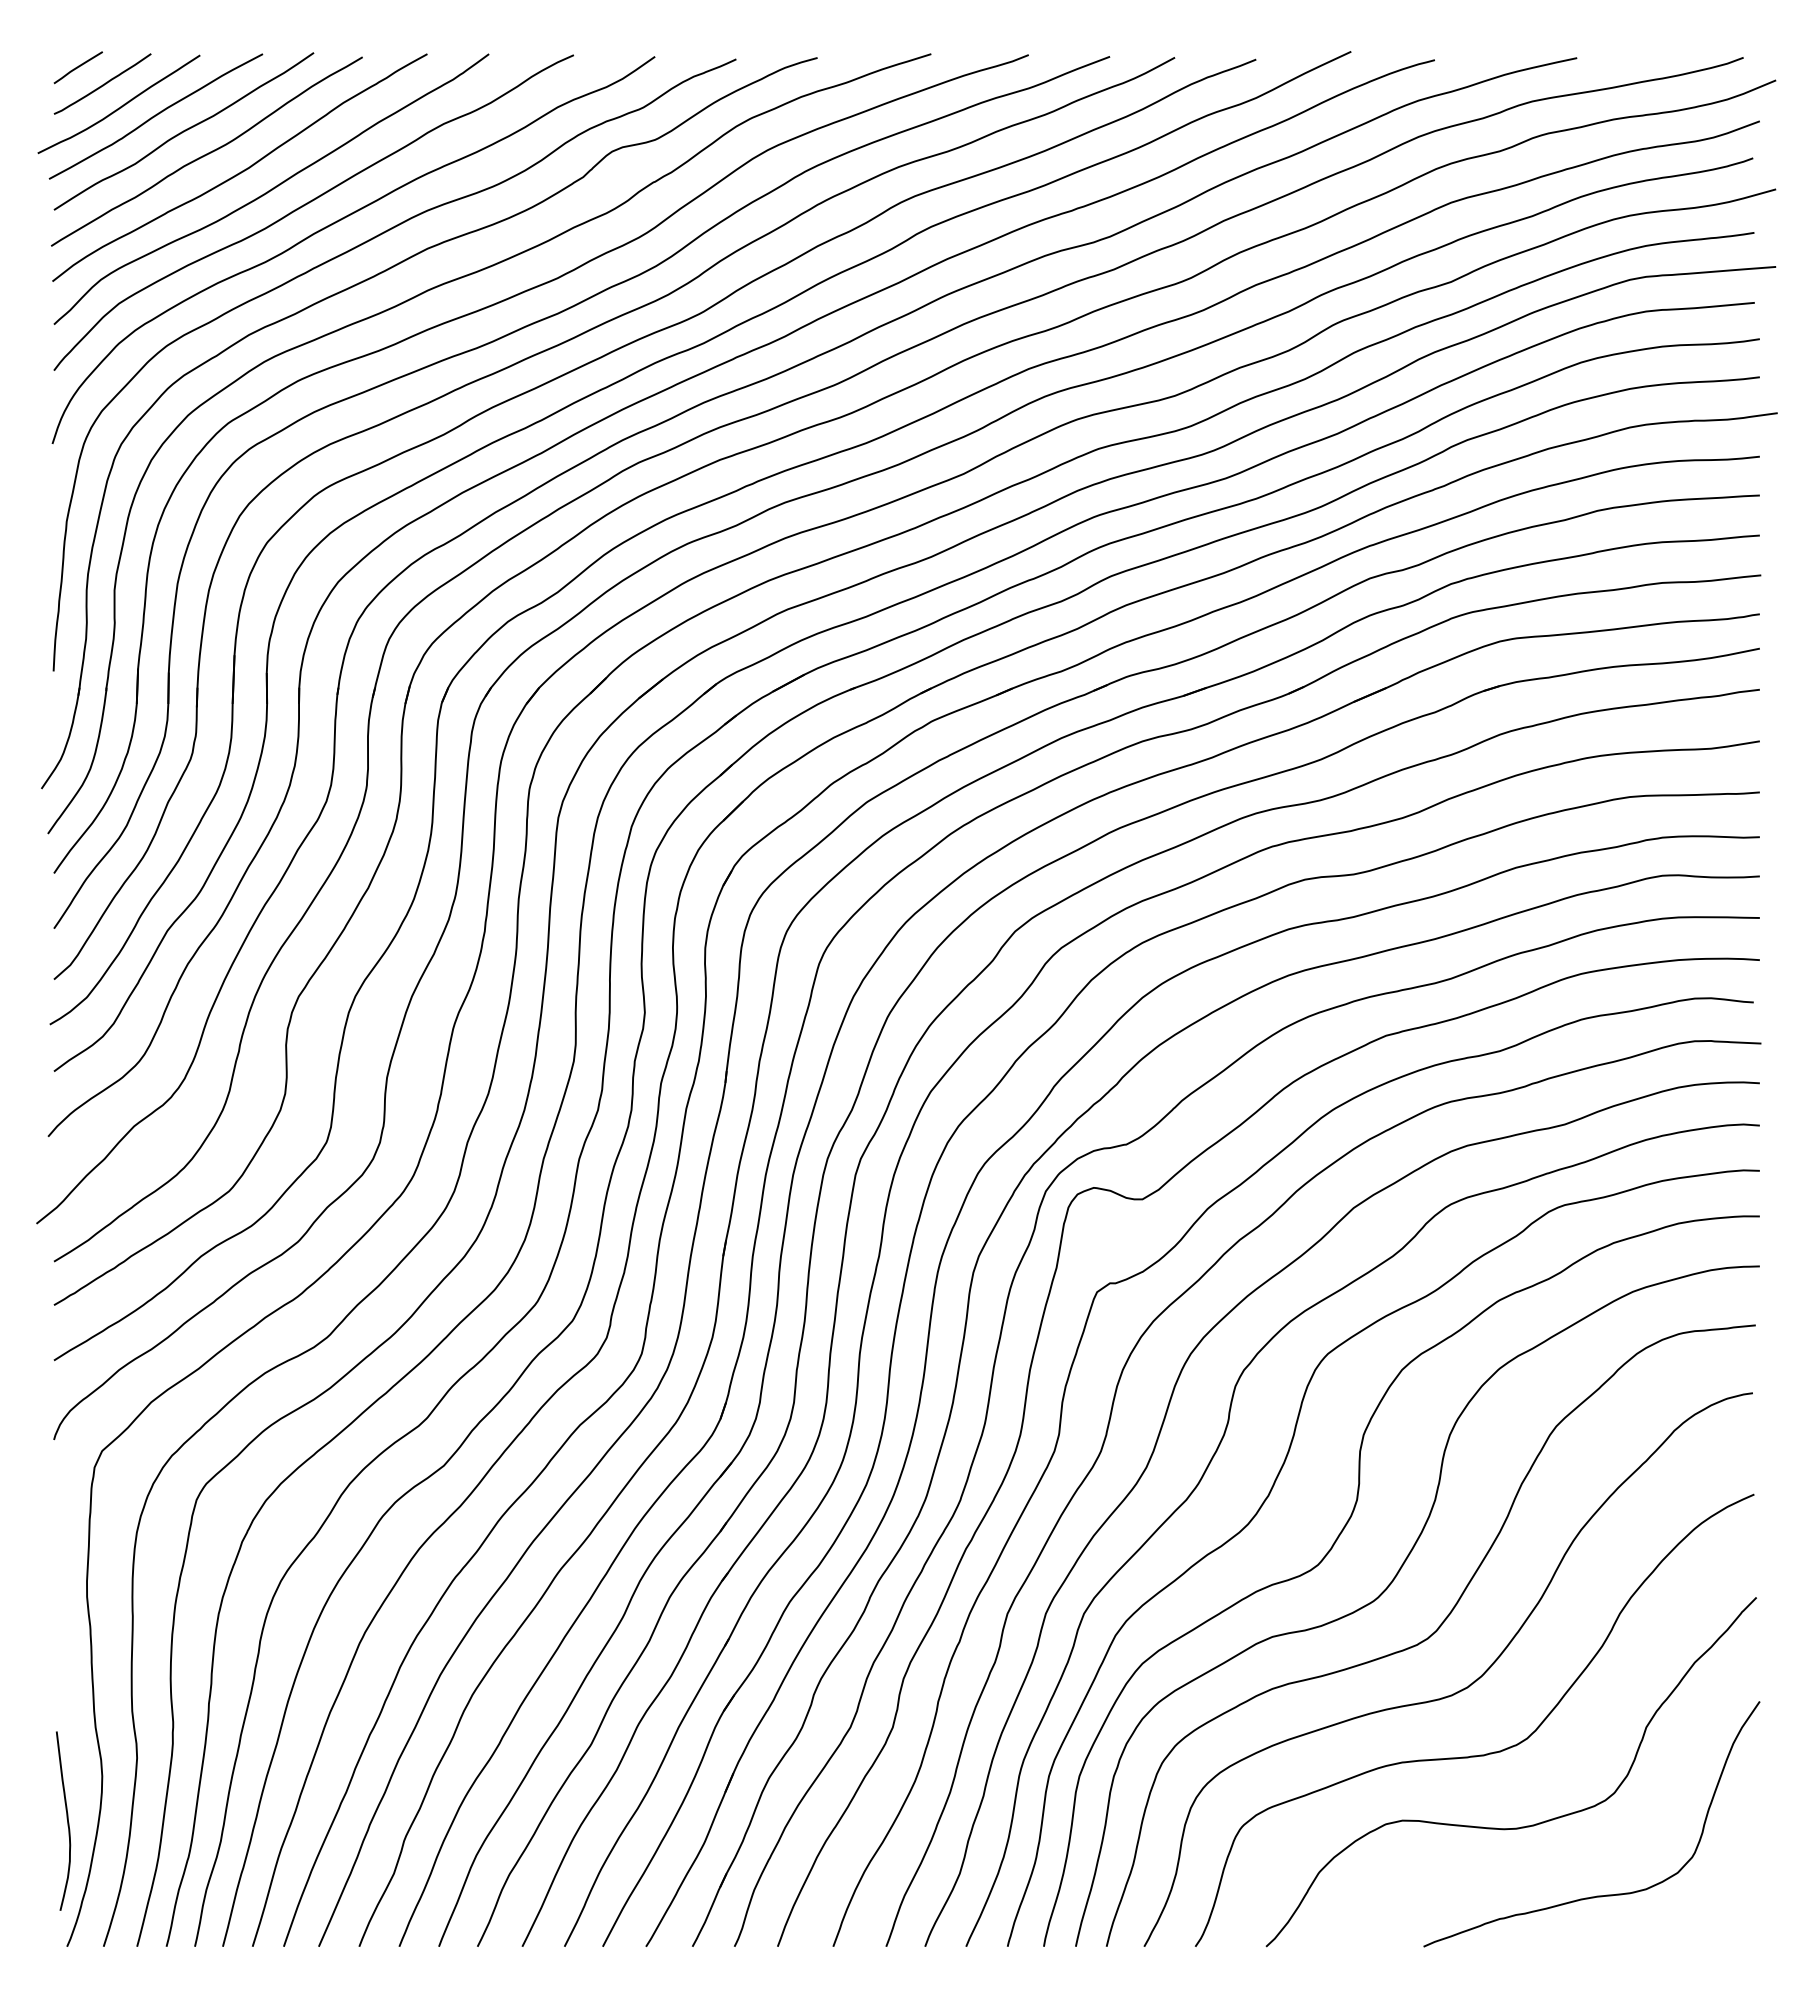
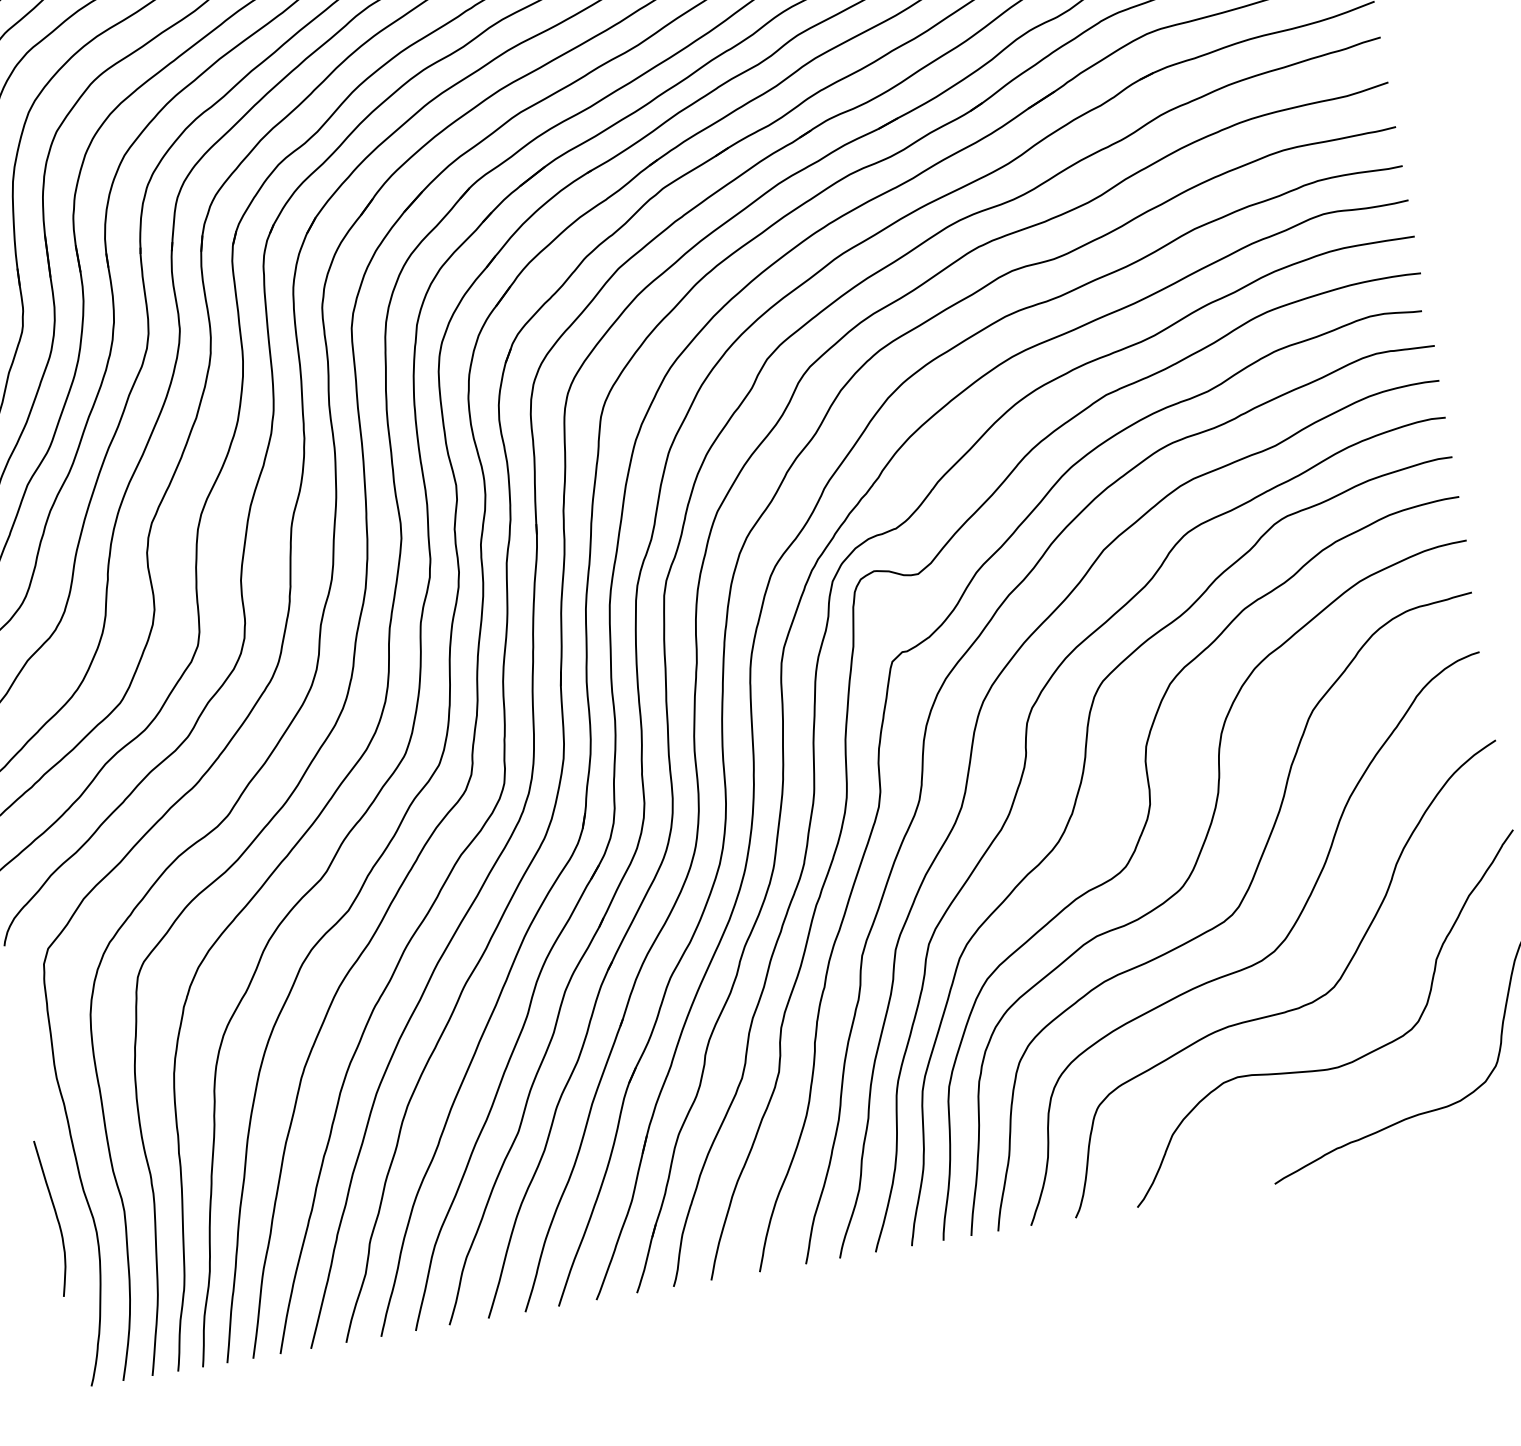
curve: (66, 1818) -> (55, 1215), moved

